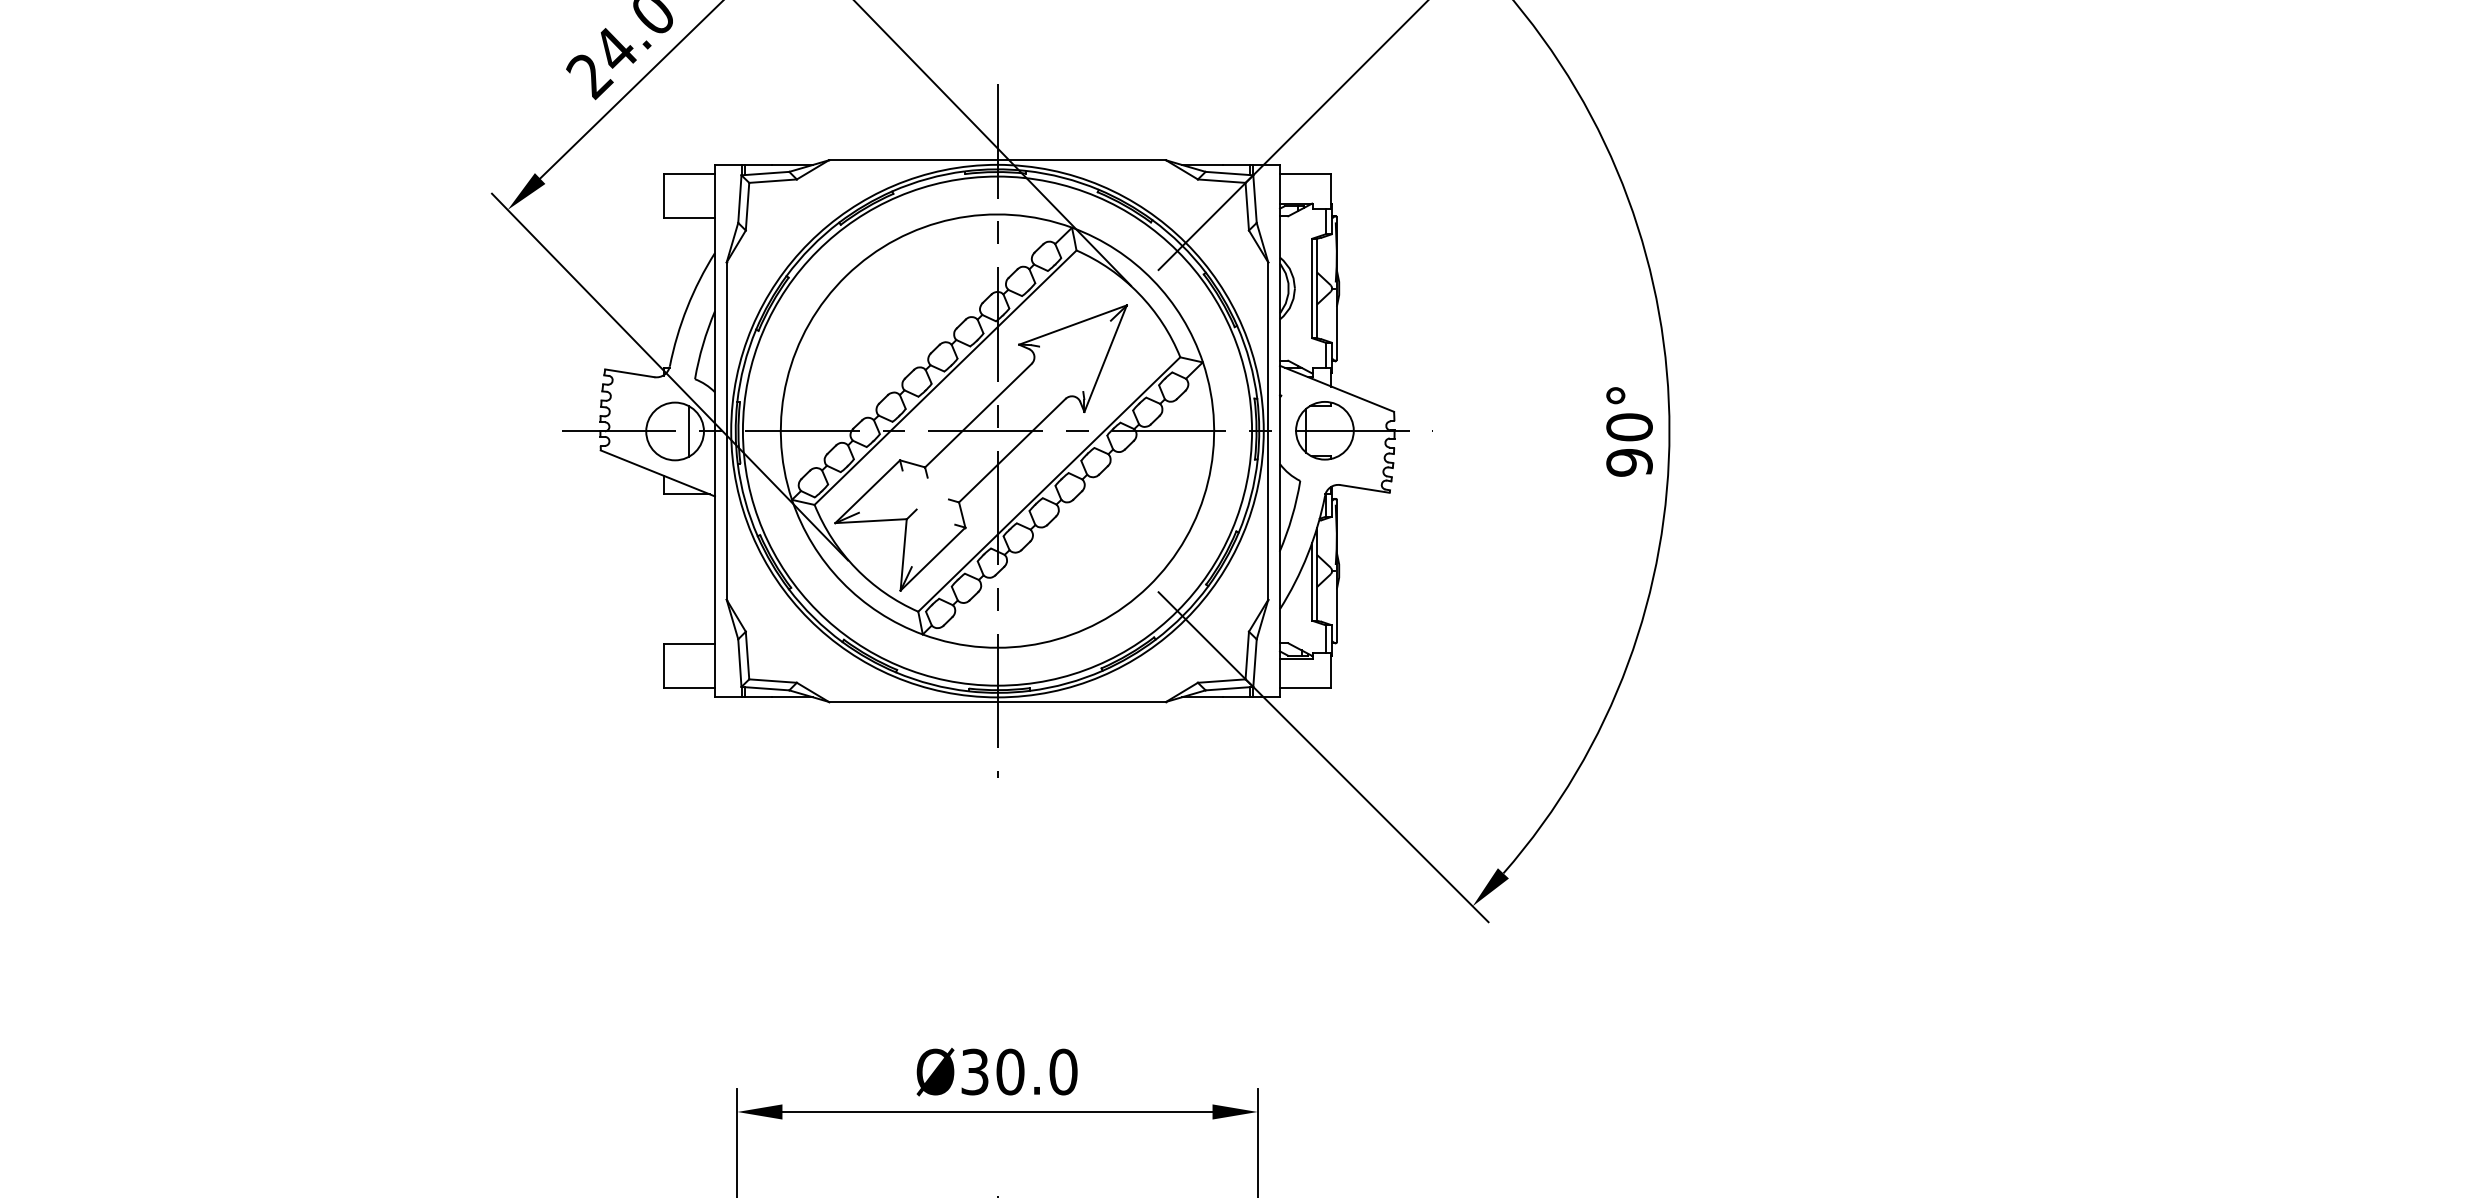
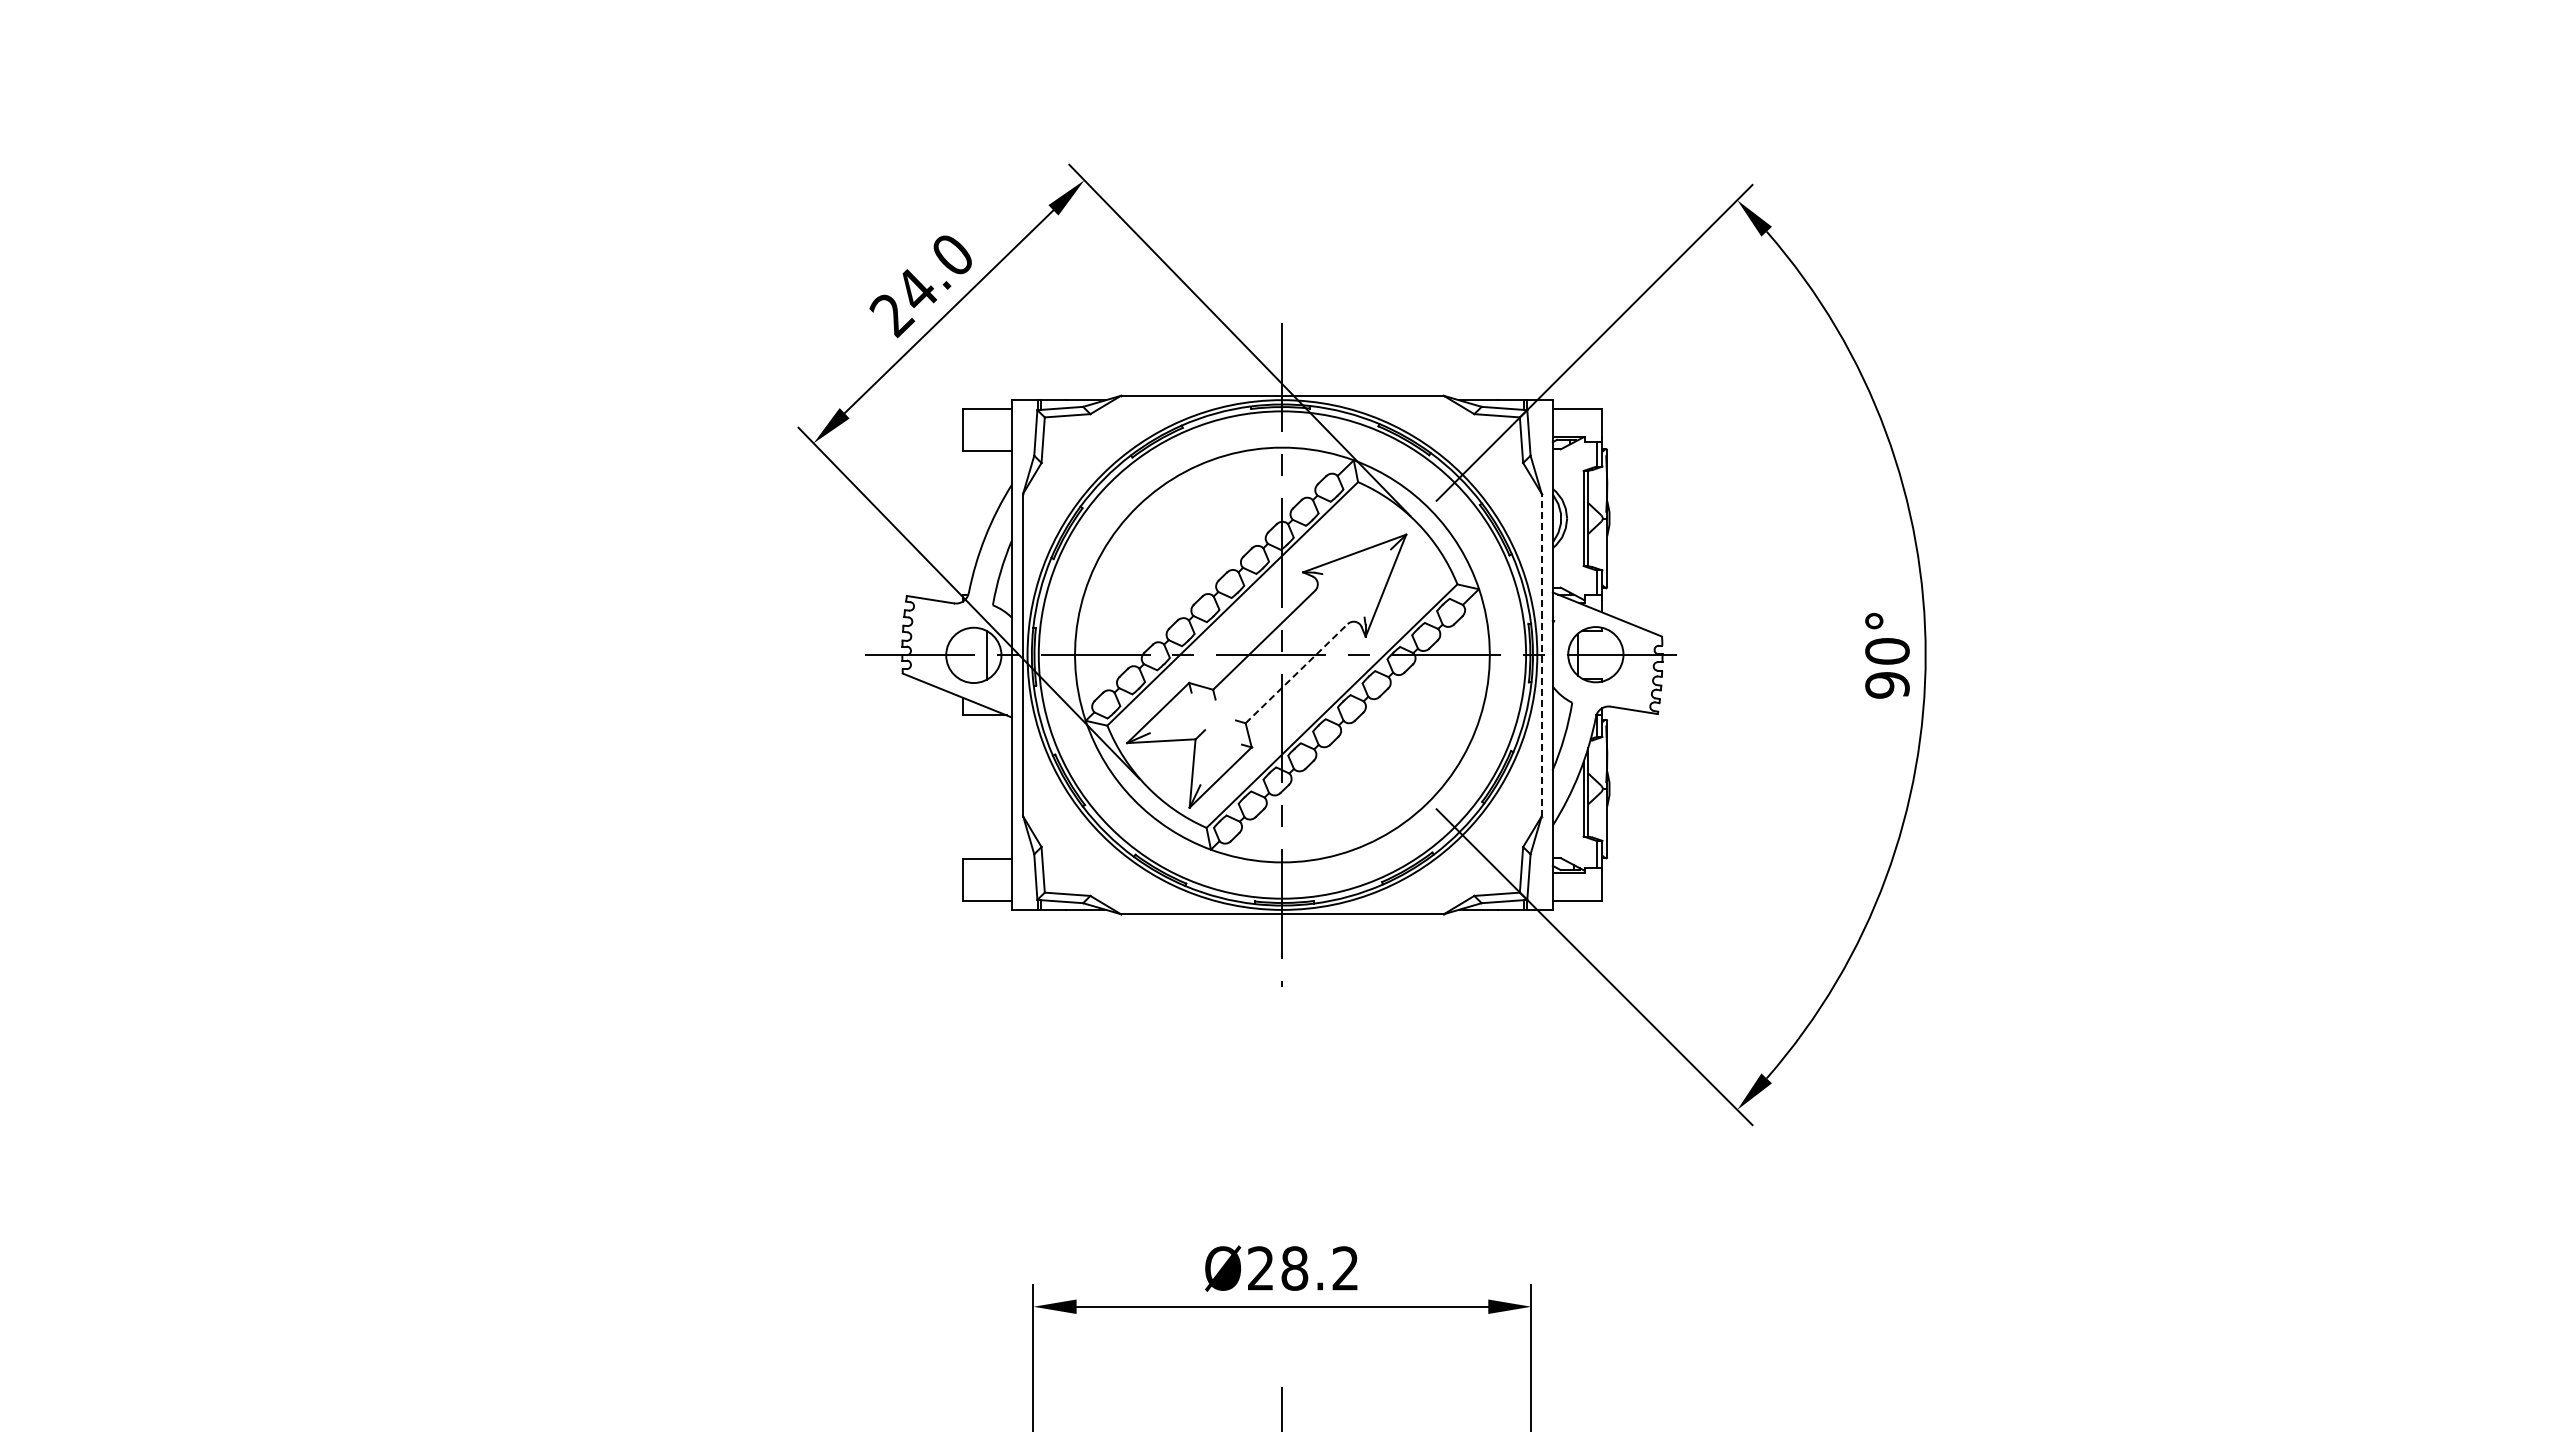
line: (1268, 430) -> (1541, 654), solid -> dashed
line: (1013, 450) -> (1297, 673), solid -> dashed
text: (1019, 1072) -> (1303, 1268), Ø30.0 -> Ø28.2

